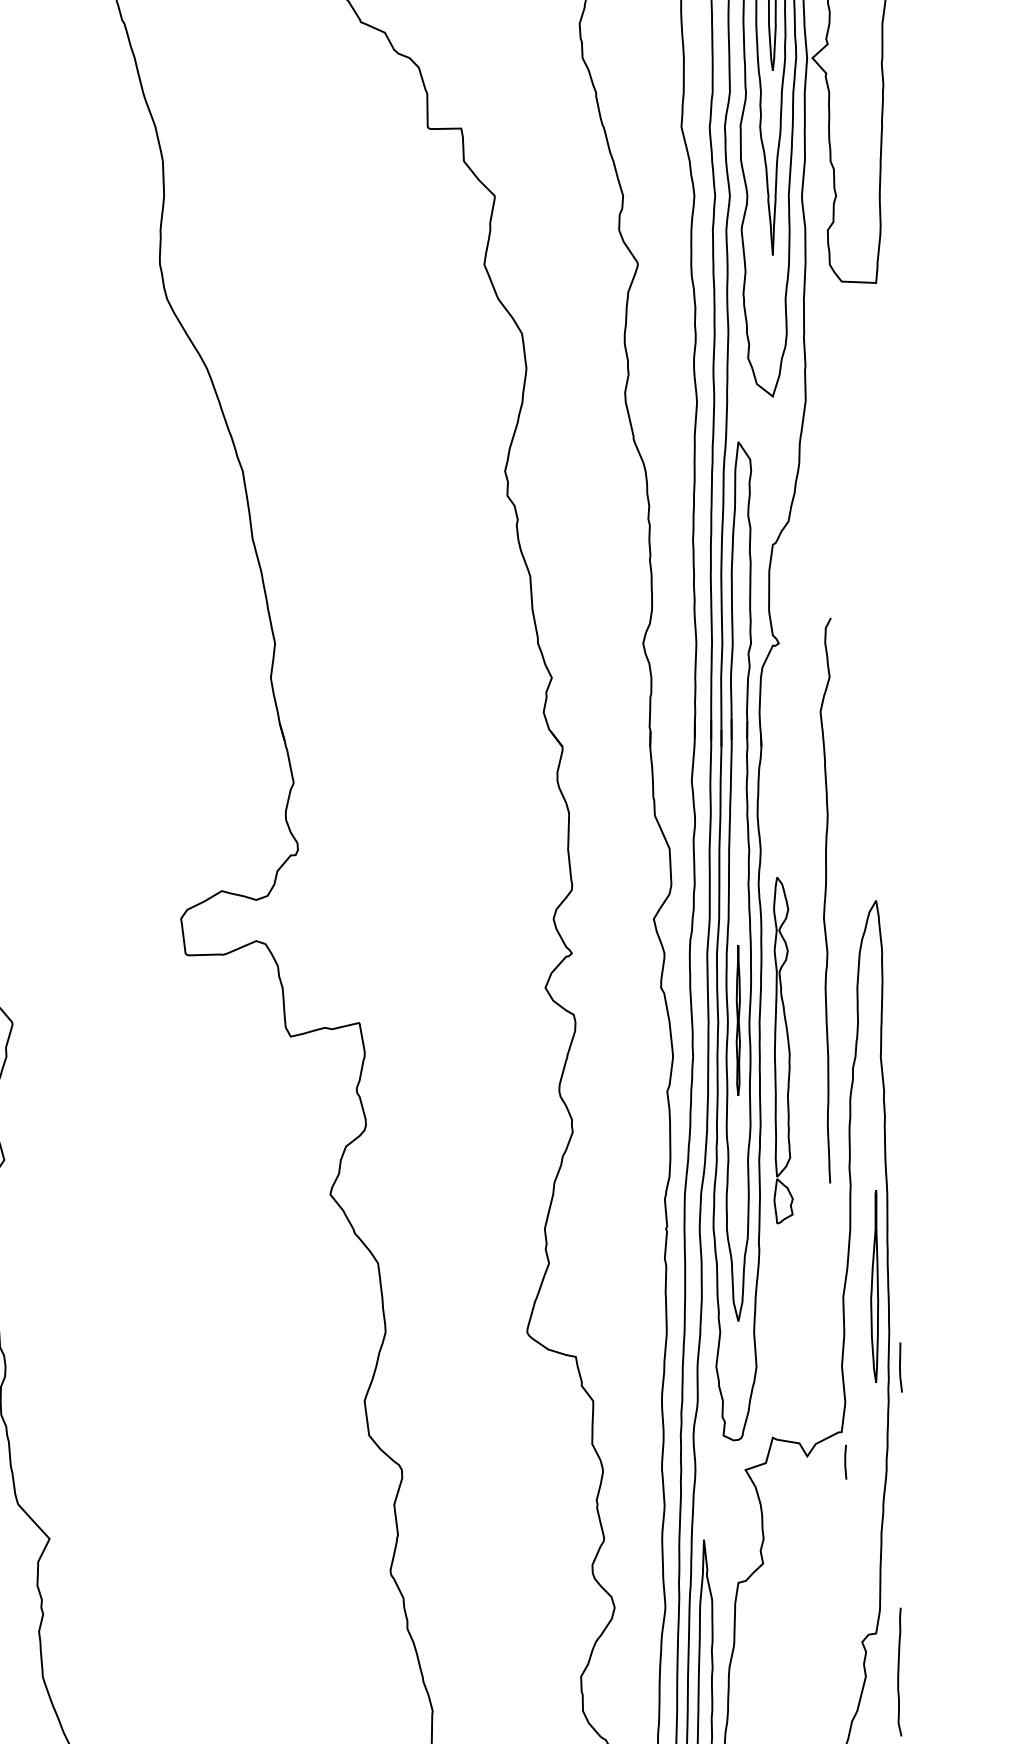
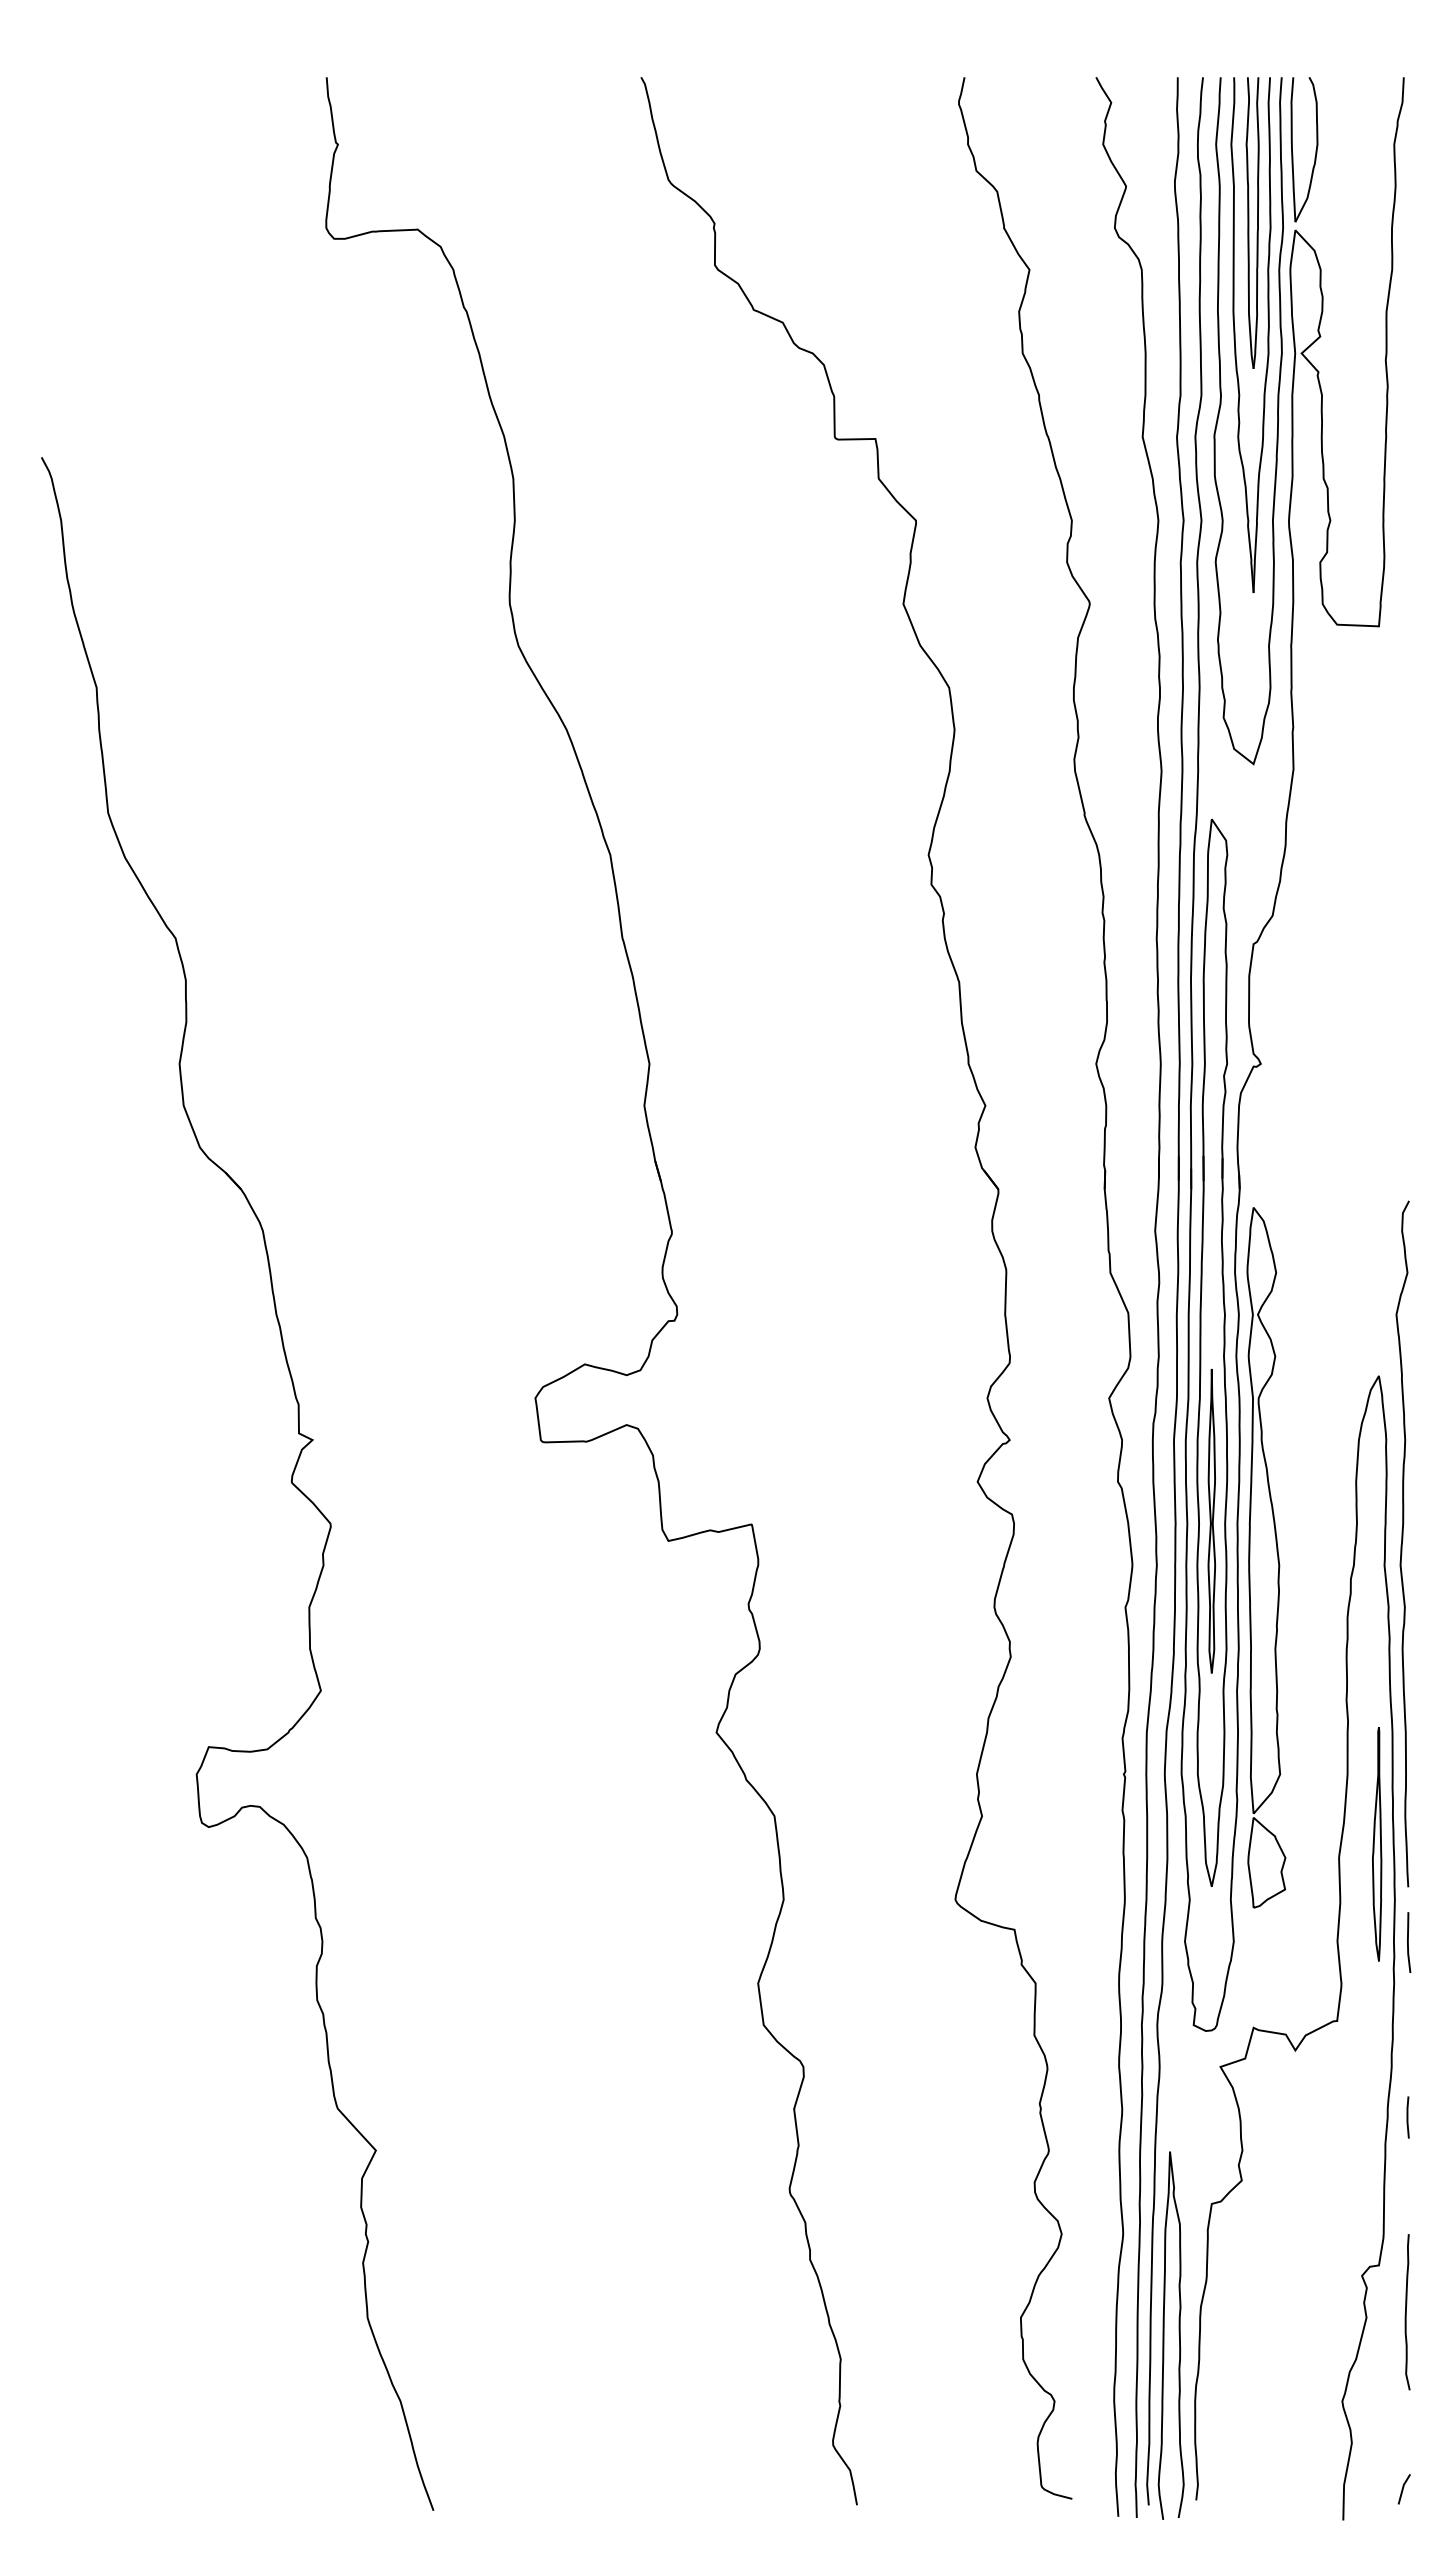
curve: (825, 900) -> (1402, 1543), moved
part: (738, 1020) -> (1211, 1521), size x1.67
part: (783, 1050) -> (1266, 1557), size x1.67
line: (845, 1462) -> (1407, 2117), moved

